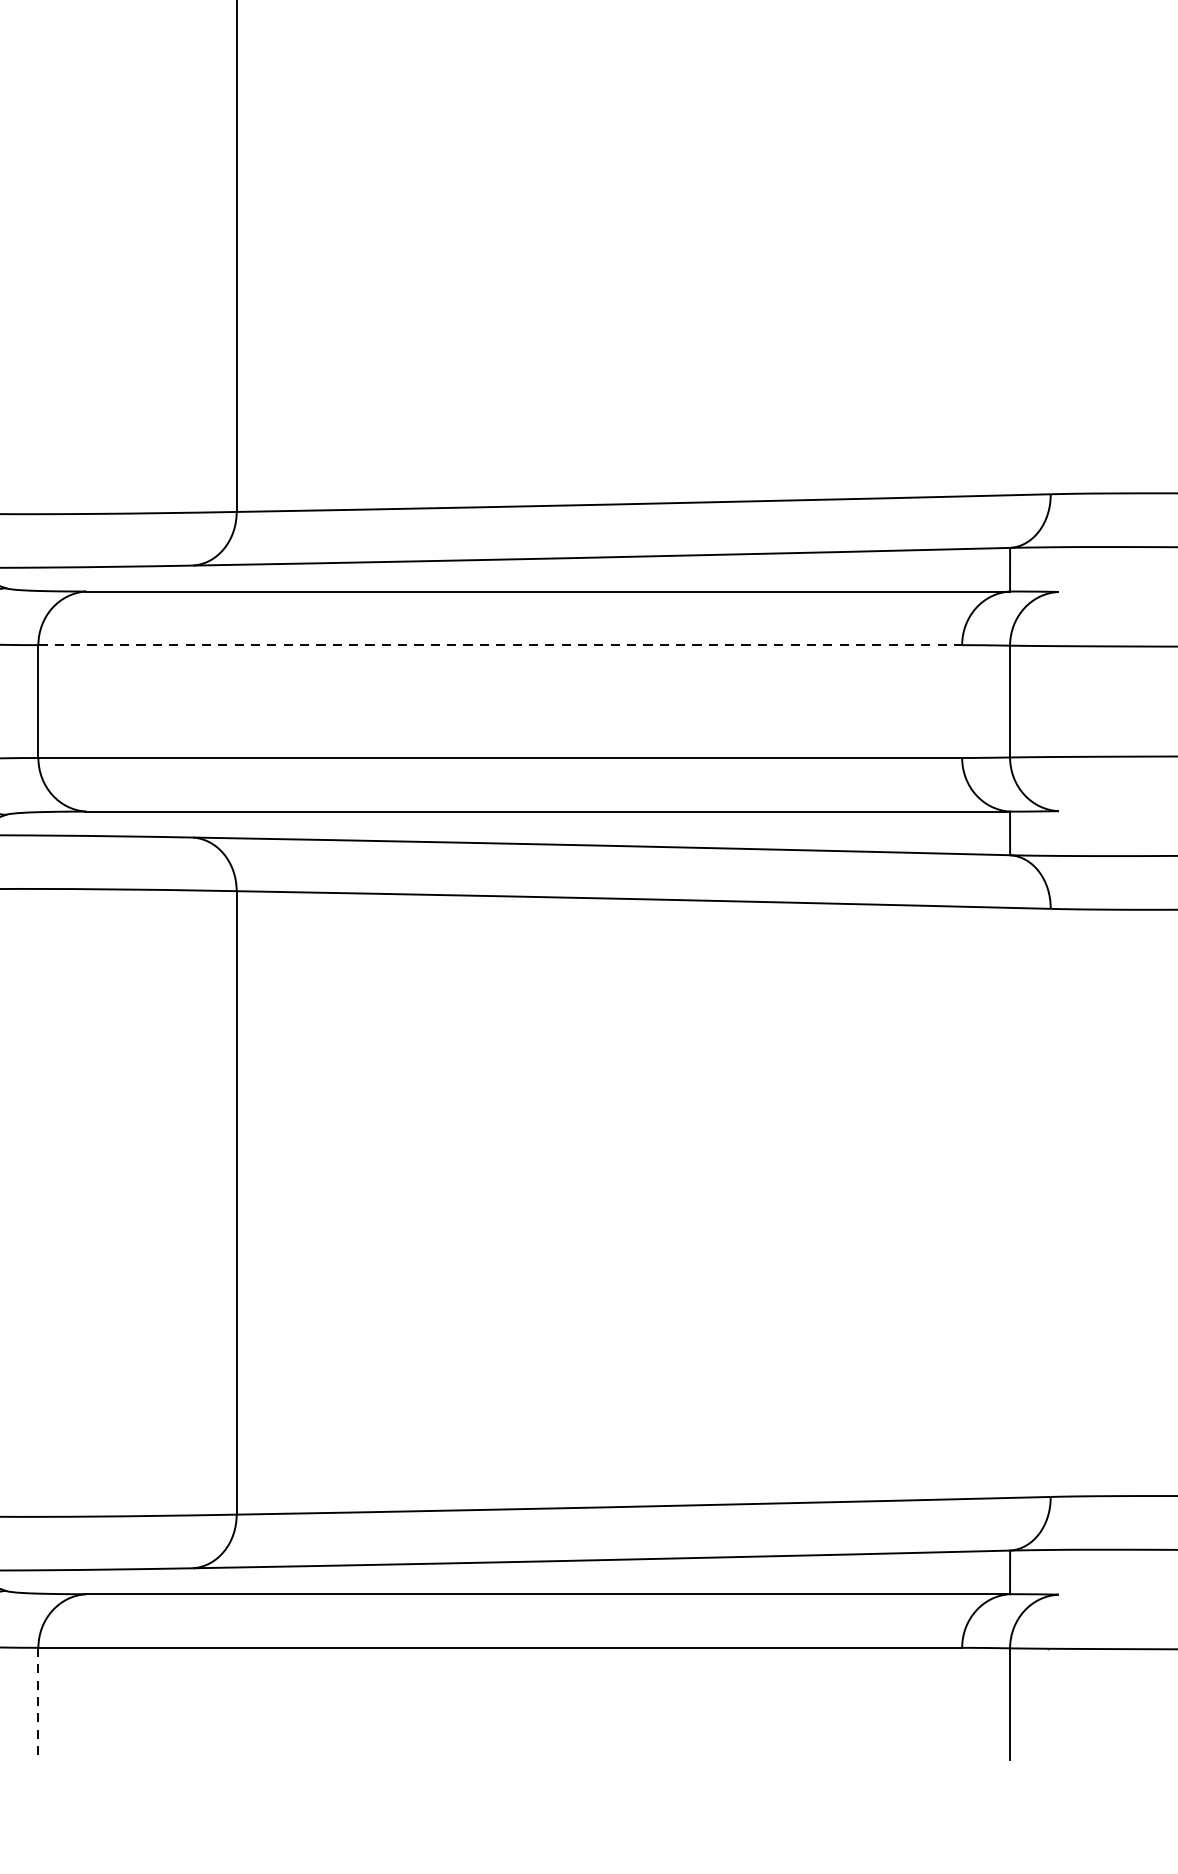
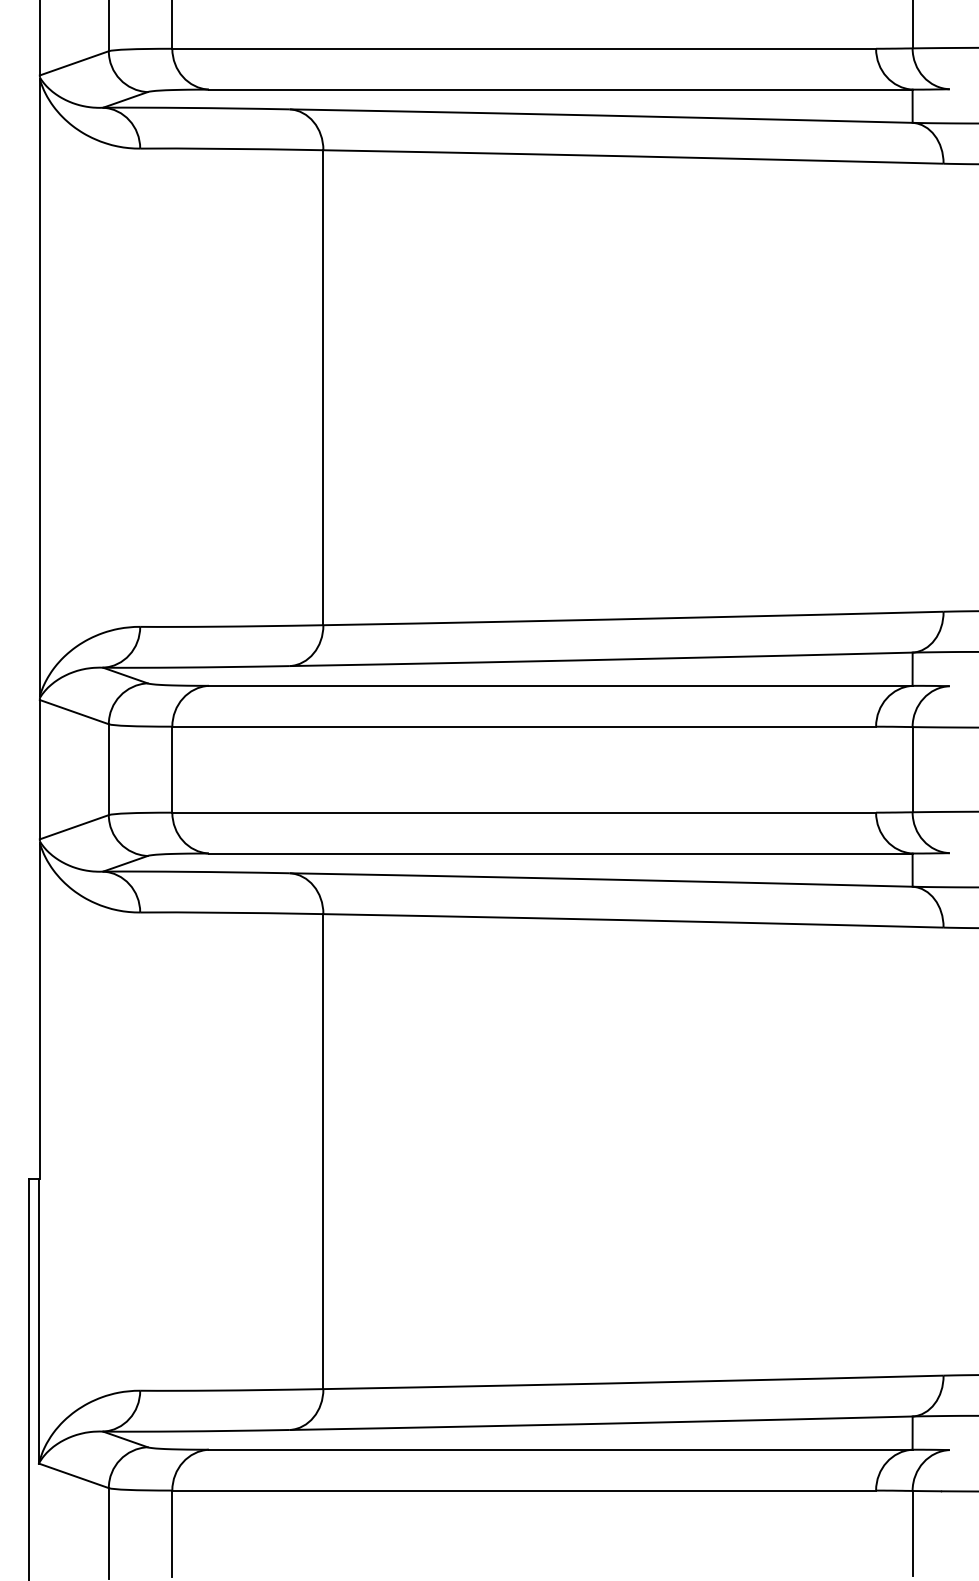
line: (500, 644) -> (524, 726), dashed -> solid
line: (38, 1704) -> (172, 1533), dashed -> solid

